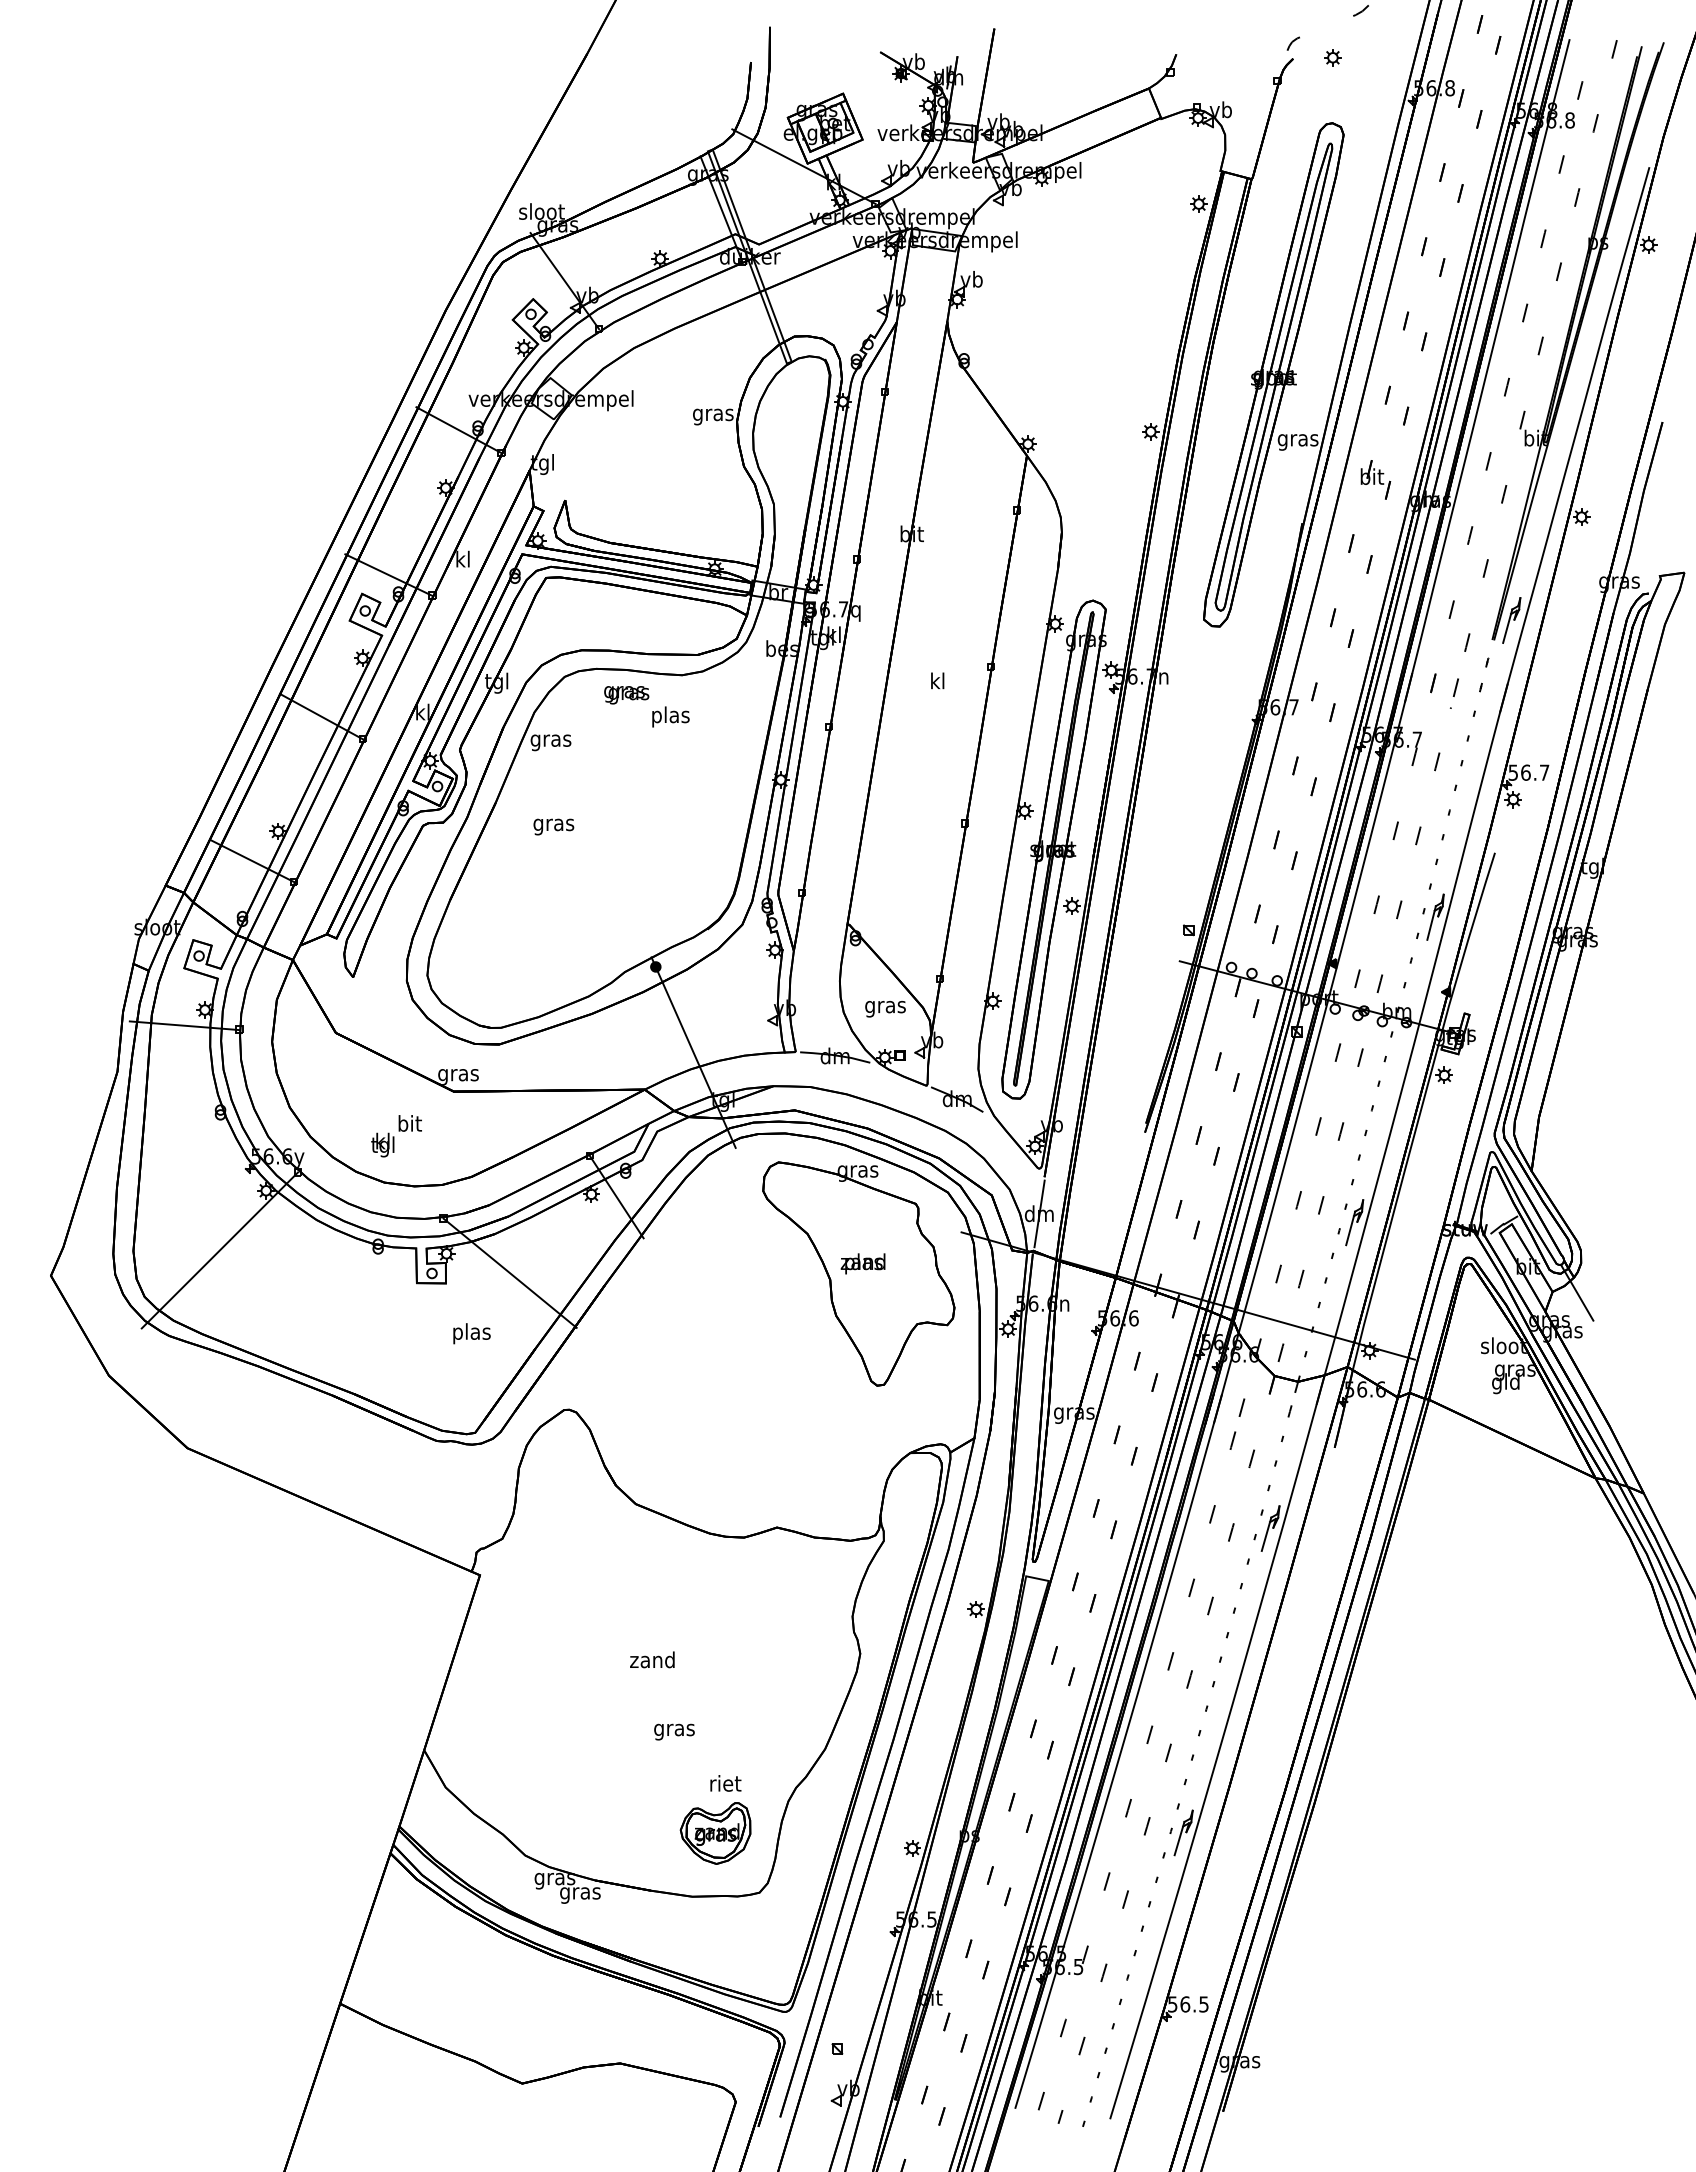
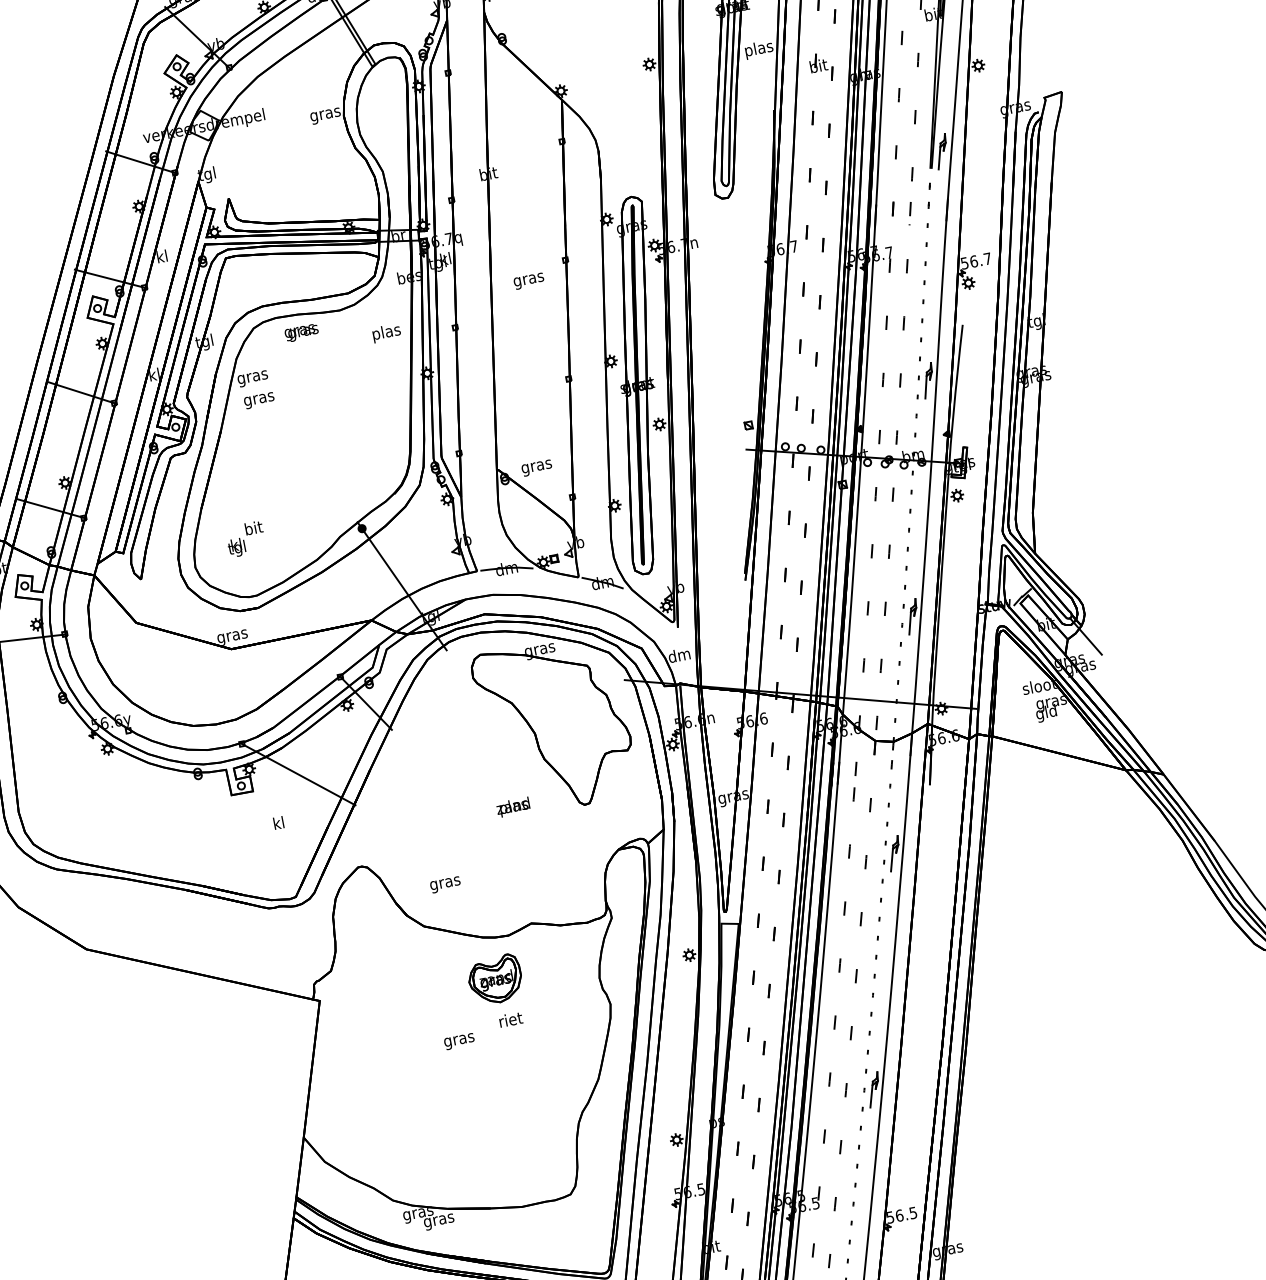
text: (1297, 439) -> (758, 49), gras -> plas
text: (937, 682) -> (528, 279), kl -> gras
text: (670, 716) -> (386, 332), moved
text: (553, 826) -> (259, 400), moved
text: (885, 1009) -> (537, 468), moved
text: (396, 1136) -> (245, 539), moved
line: (1039, 1213) -> (679, 655), removed
line: (219, 1250) -> (81, 799), removed
text: (862, 1263) -> (512, 807), moved
text: (471, 1333) -> (278, 824), plas -> kl
text: (652, 1661) -> (458, 1039), zand -> gras
text: (674, 1731) -> (445, 884), moved
text: (725, 1783) -> (510, 1019), moved
part: (715, 1833) -> (495, 980), moved

